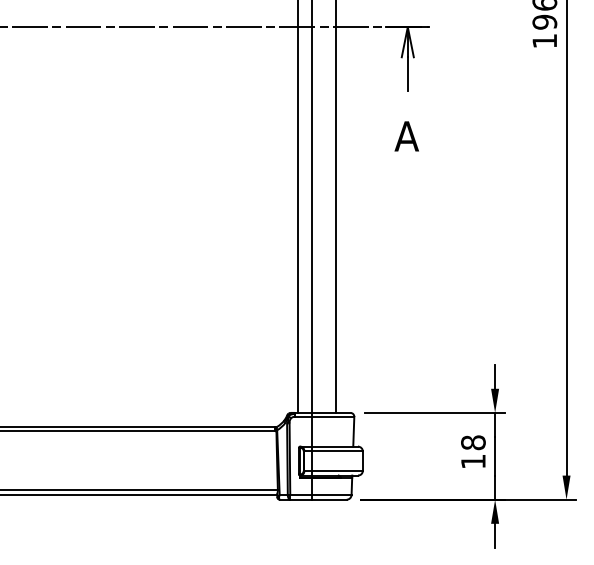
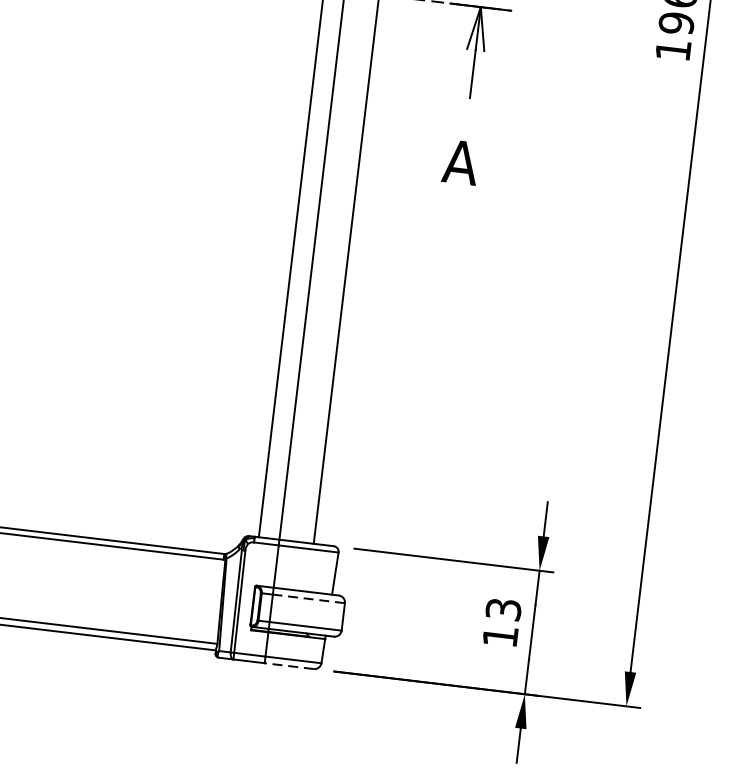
text: (473, 442) -> (503, 609), 18 -> 13
line: (337, 451) -> (308, 598), solid -> dashed
line: (329, 499) -> (289, 665), solid -> dashed

